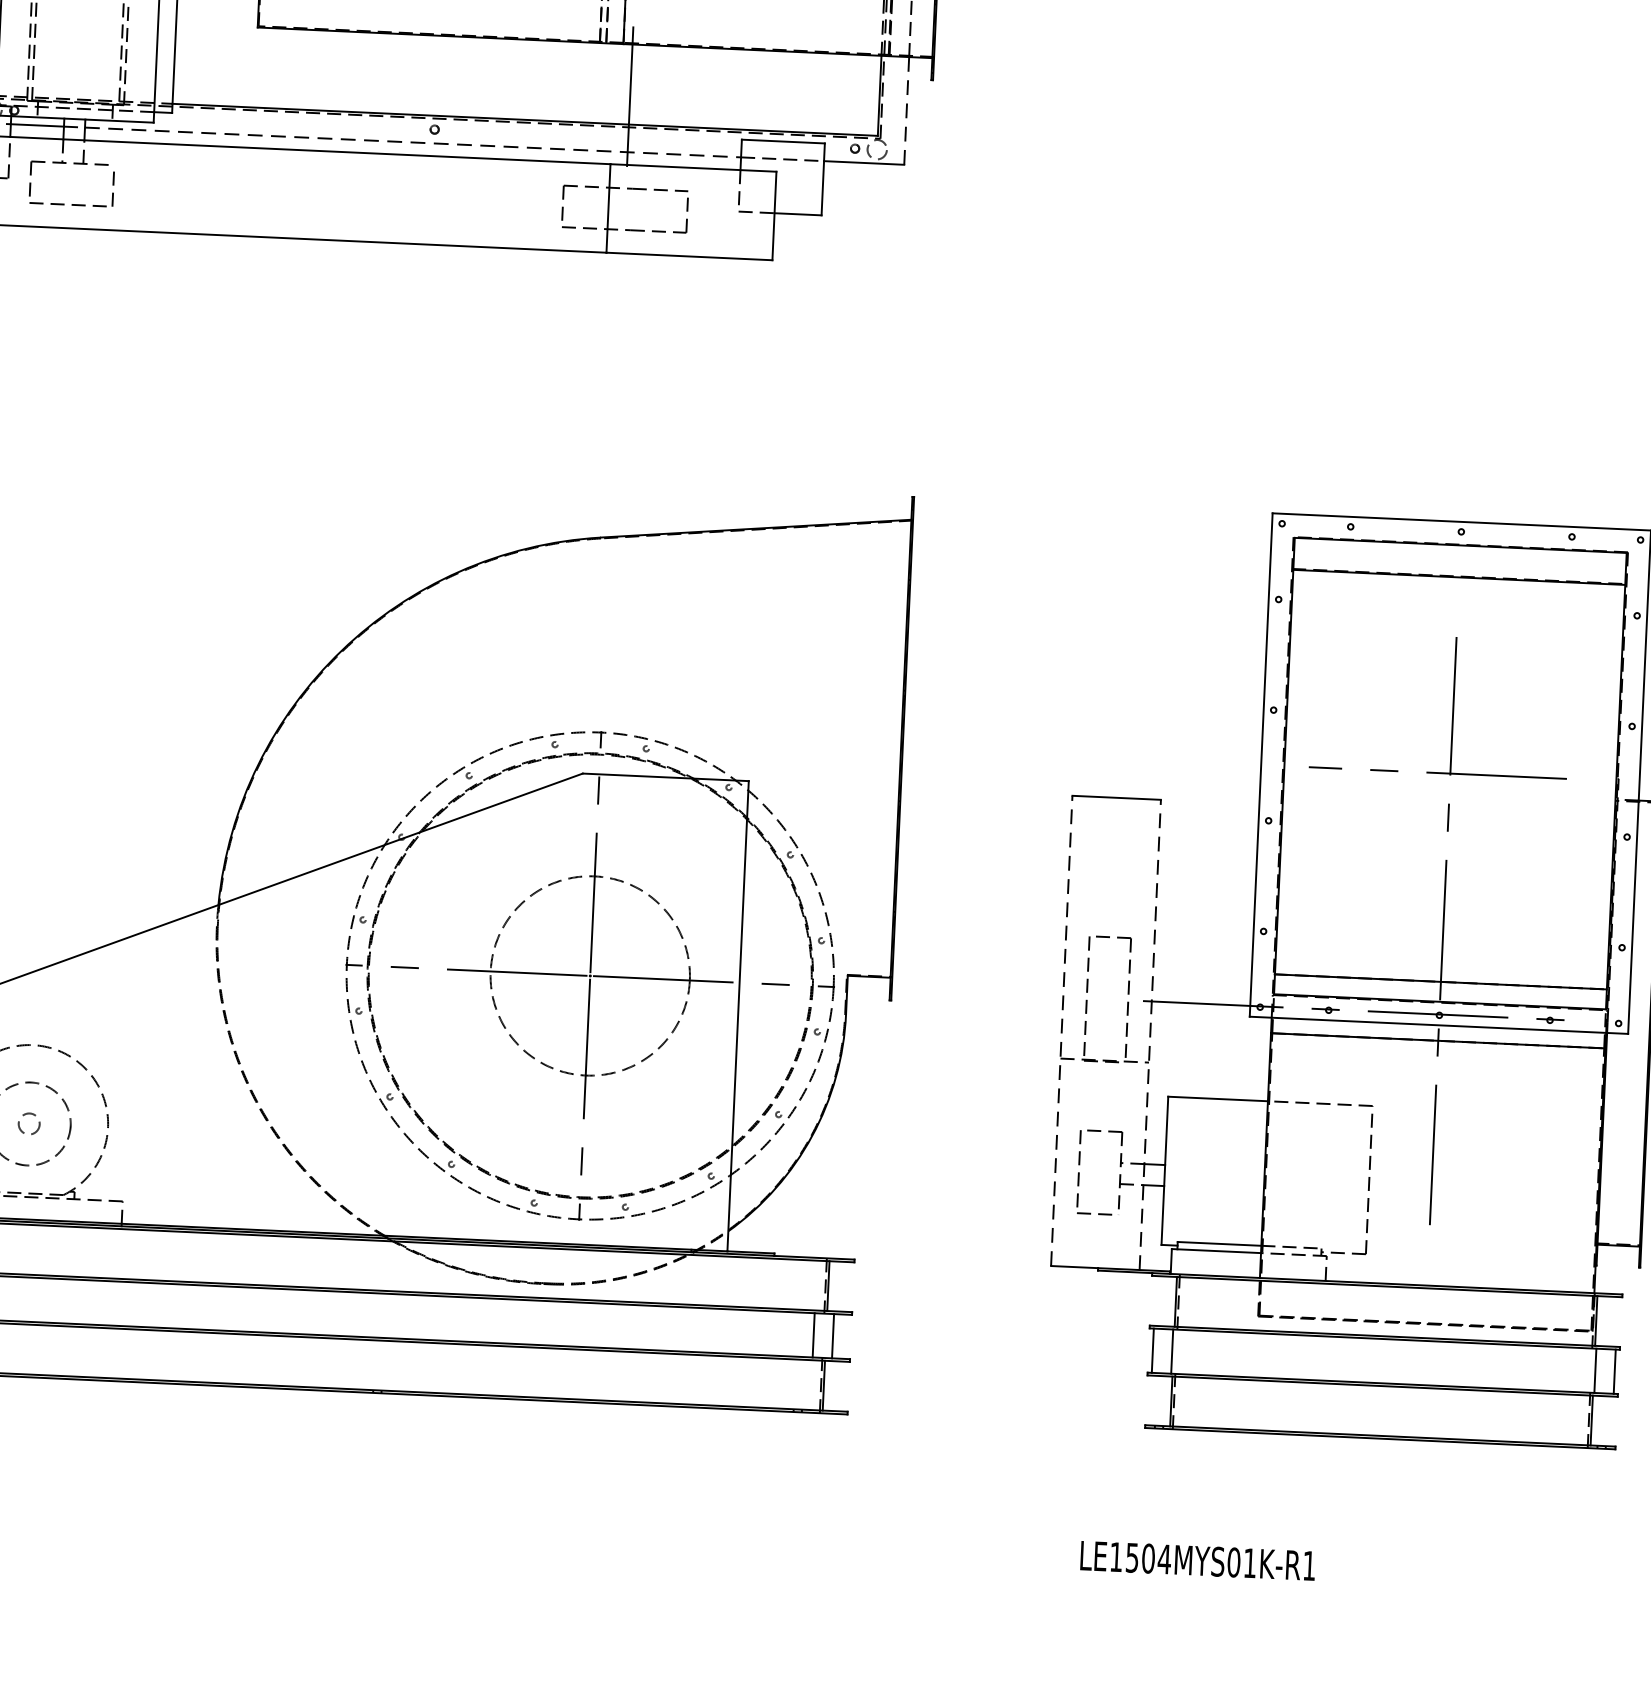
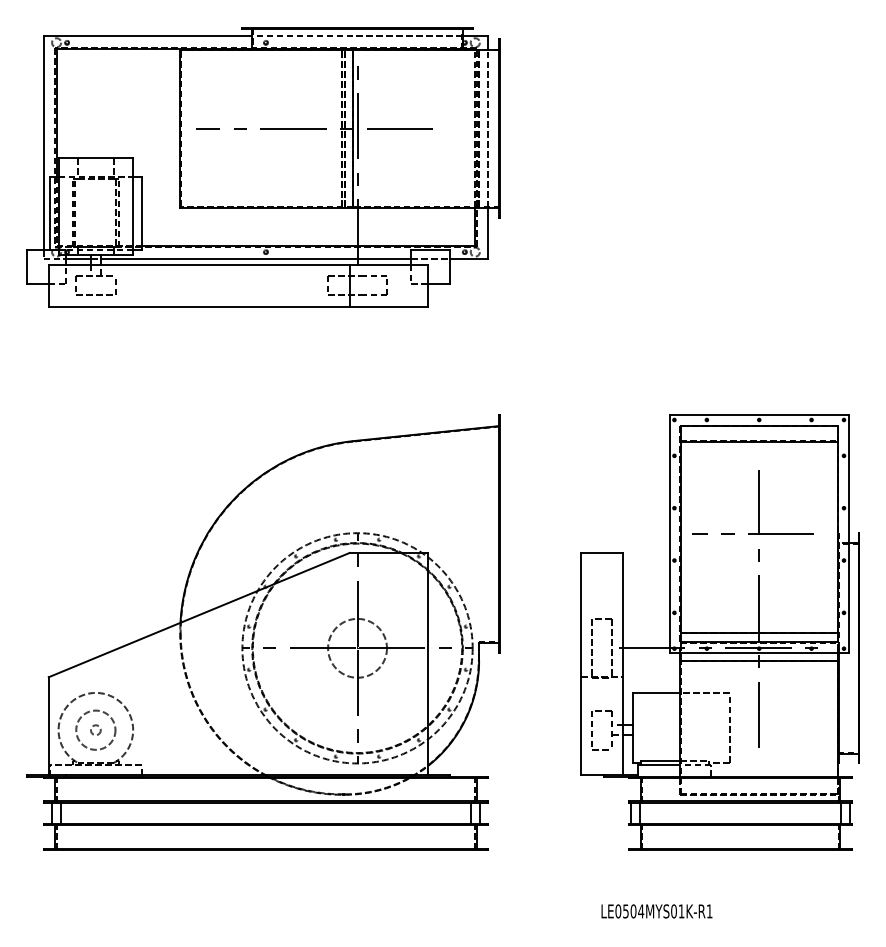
line: (907, 109) -> (488, 232), dashed -> solid
line: (414, 142) -> (256, 258), dashed -> solid
circle: (590, 974) -> (357, 647), size x0.62
line: (1062, 1029) -> (581, 663), dashed -> solid
line: (1151, 1033) -> (623, 663), dashed -> solid
text: (1116, 1557) -> (618, 911), LE1504MYS01K-R1 -> LE0504MYS01K-R1

